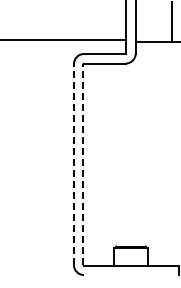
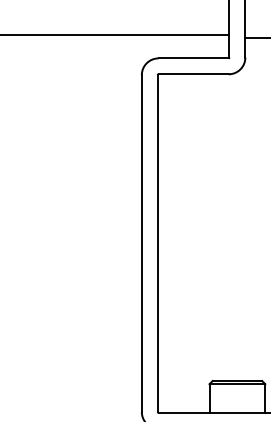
line: (73, 164) -> (141, 243), dashed -> solid
line: (83, 164) -> (157, 243), dashed -> solid

